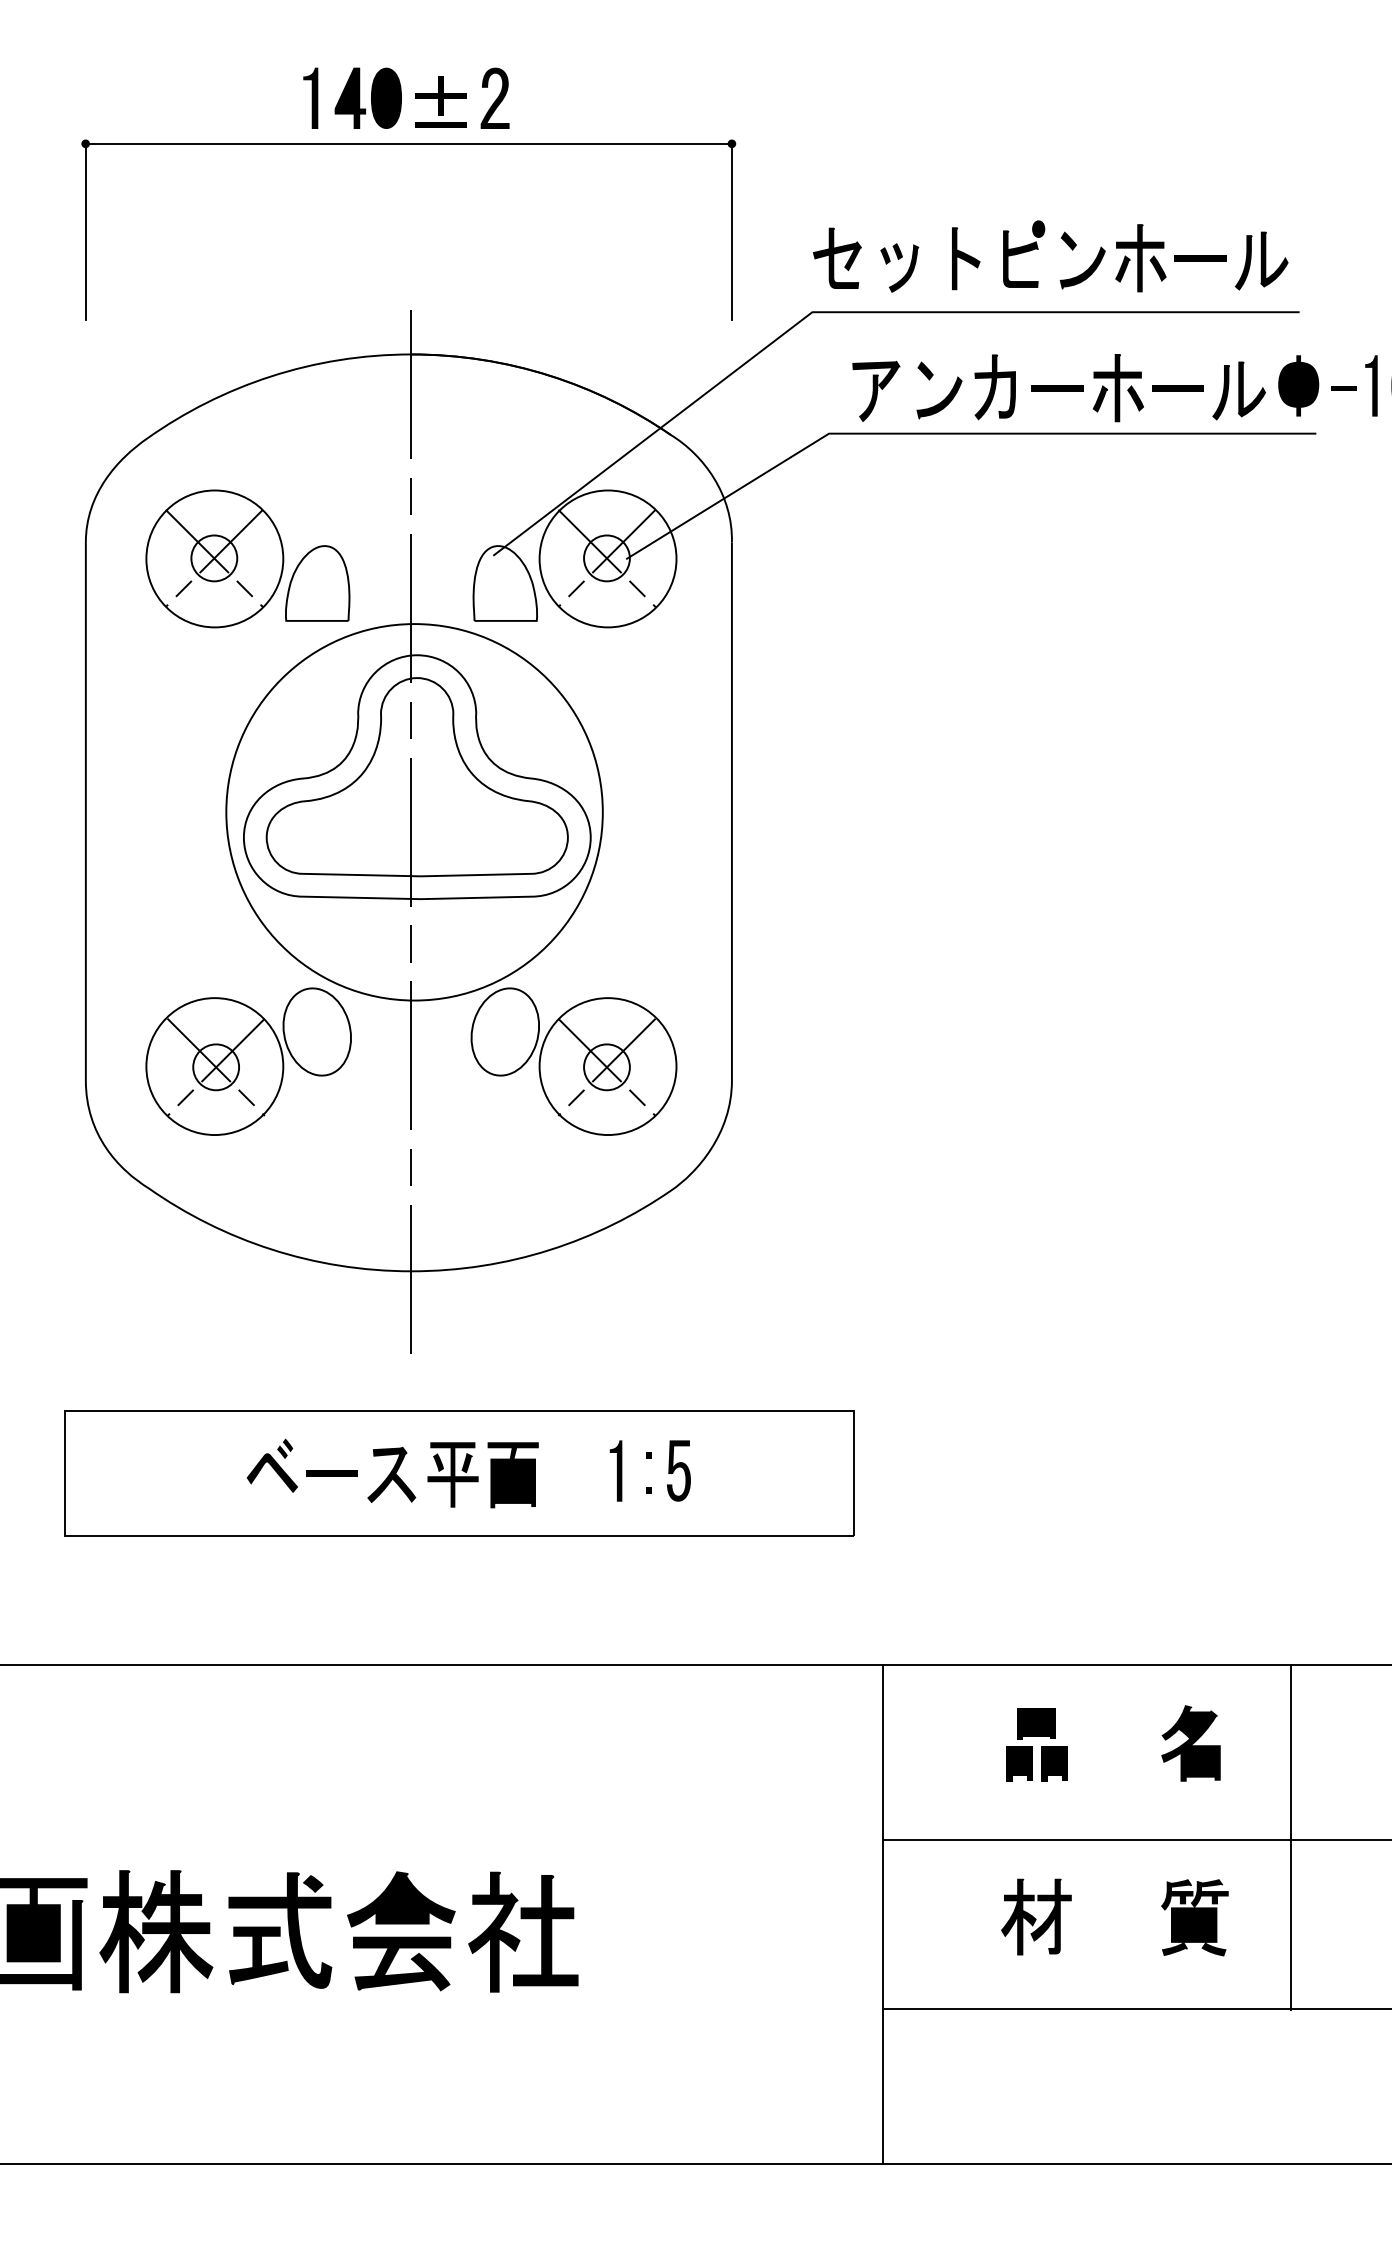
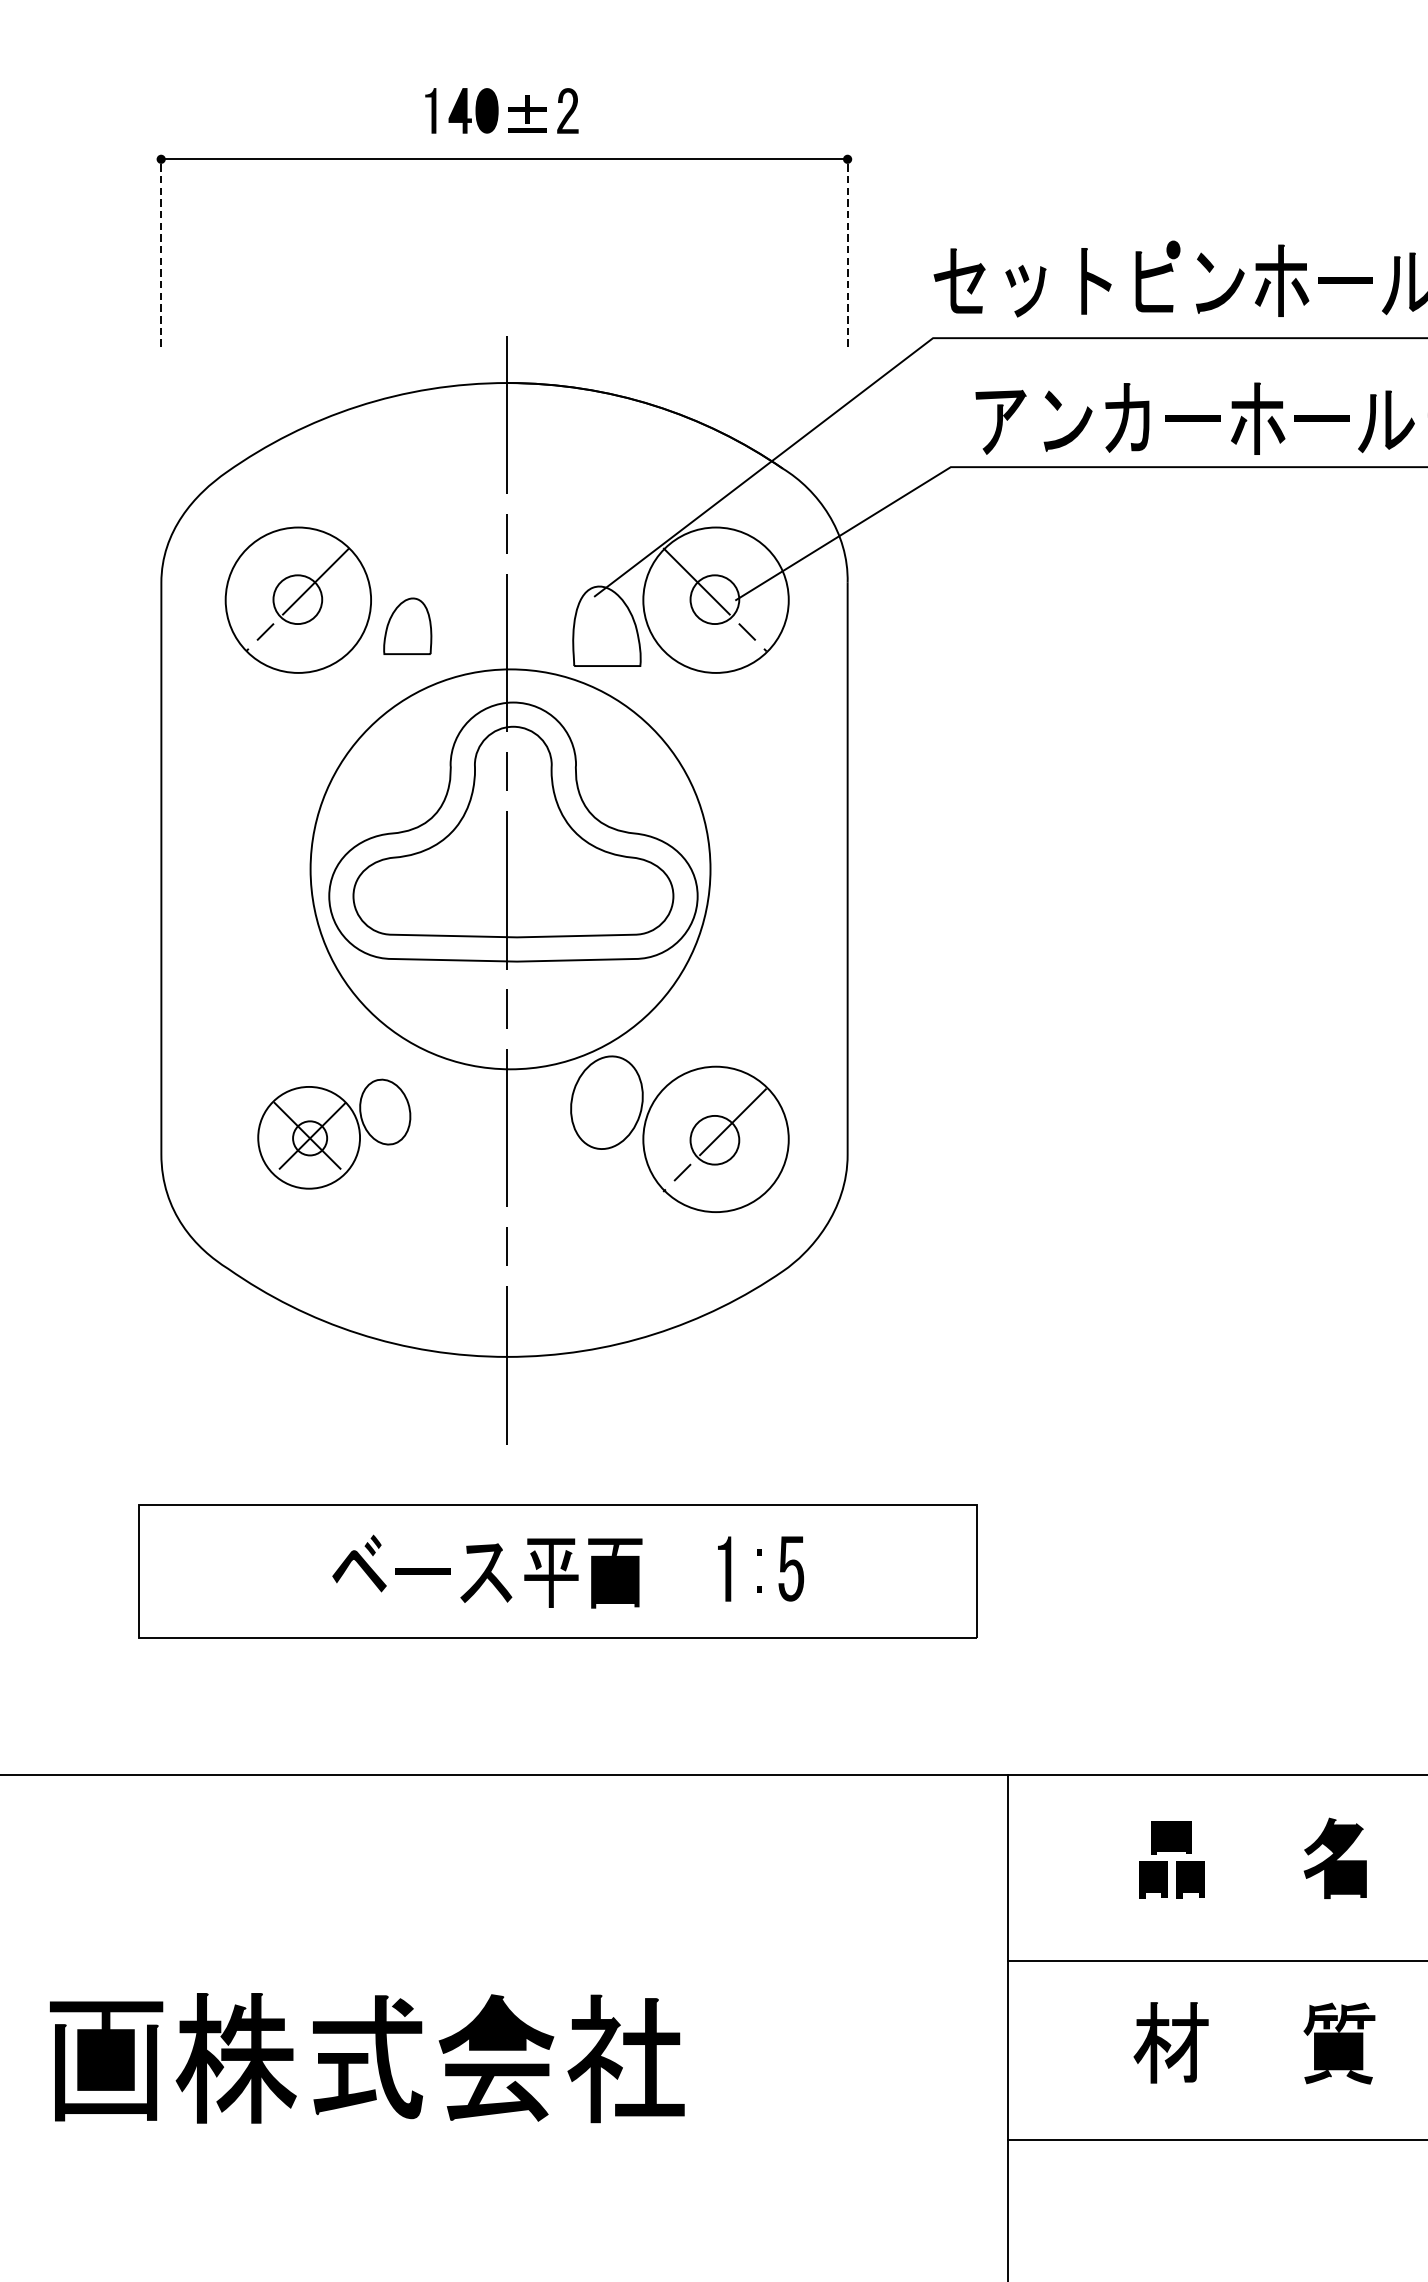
part: (406, 97) -> (501, 110), size x0.7
line: (85, 231) -> (161, 252), solid -> dashed
line: (731, 231) -> (847, 252), solid -> dashed
line: (213, 558) -> (296, 599), removed
line: (606, 558) -> (714, 599), removed
part: (317, 583) -> (407, 626), size x0.7
part: (248, 1061) -> (334, 1134), size x0.7
line: (606, 1066) -> (714, 1139), removed

